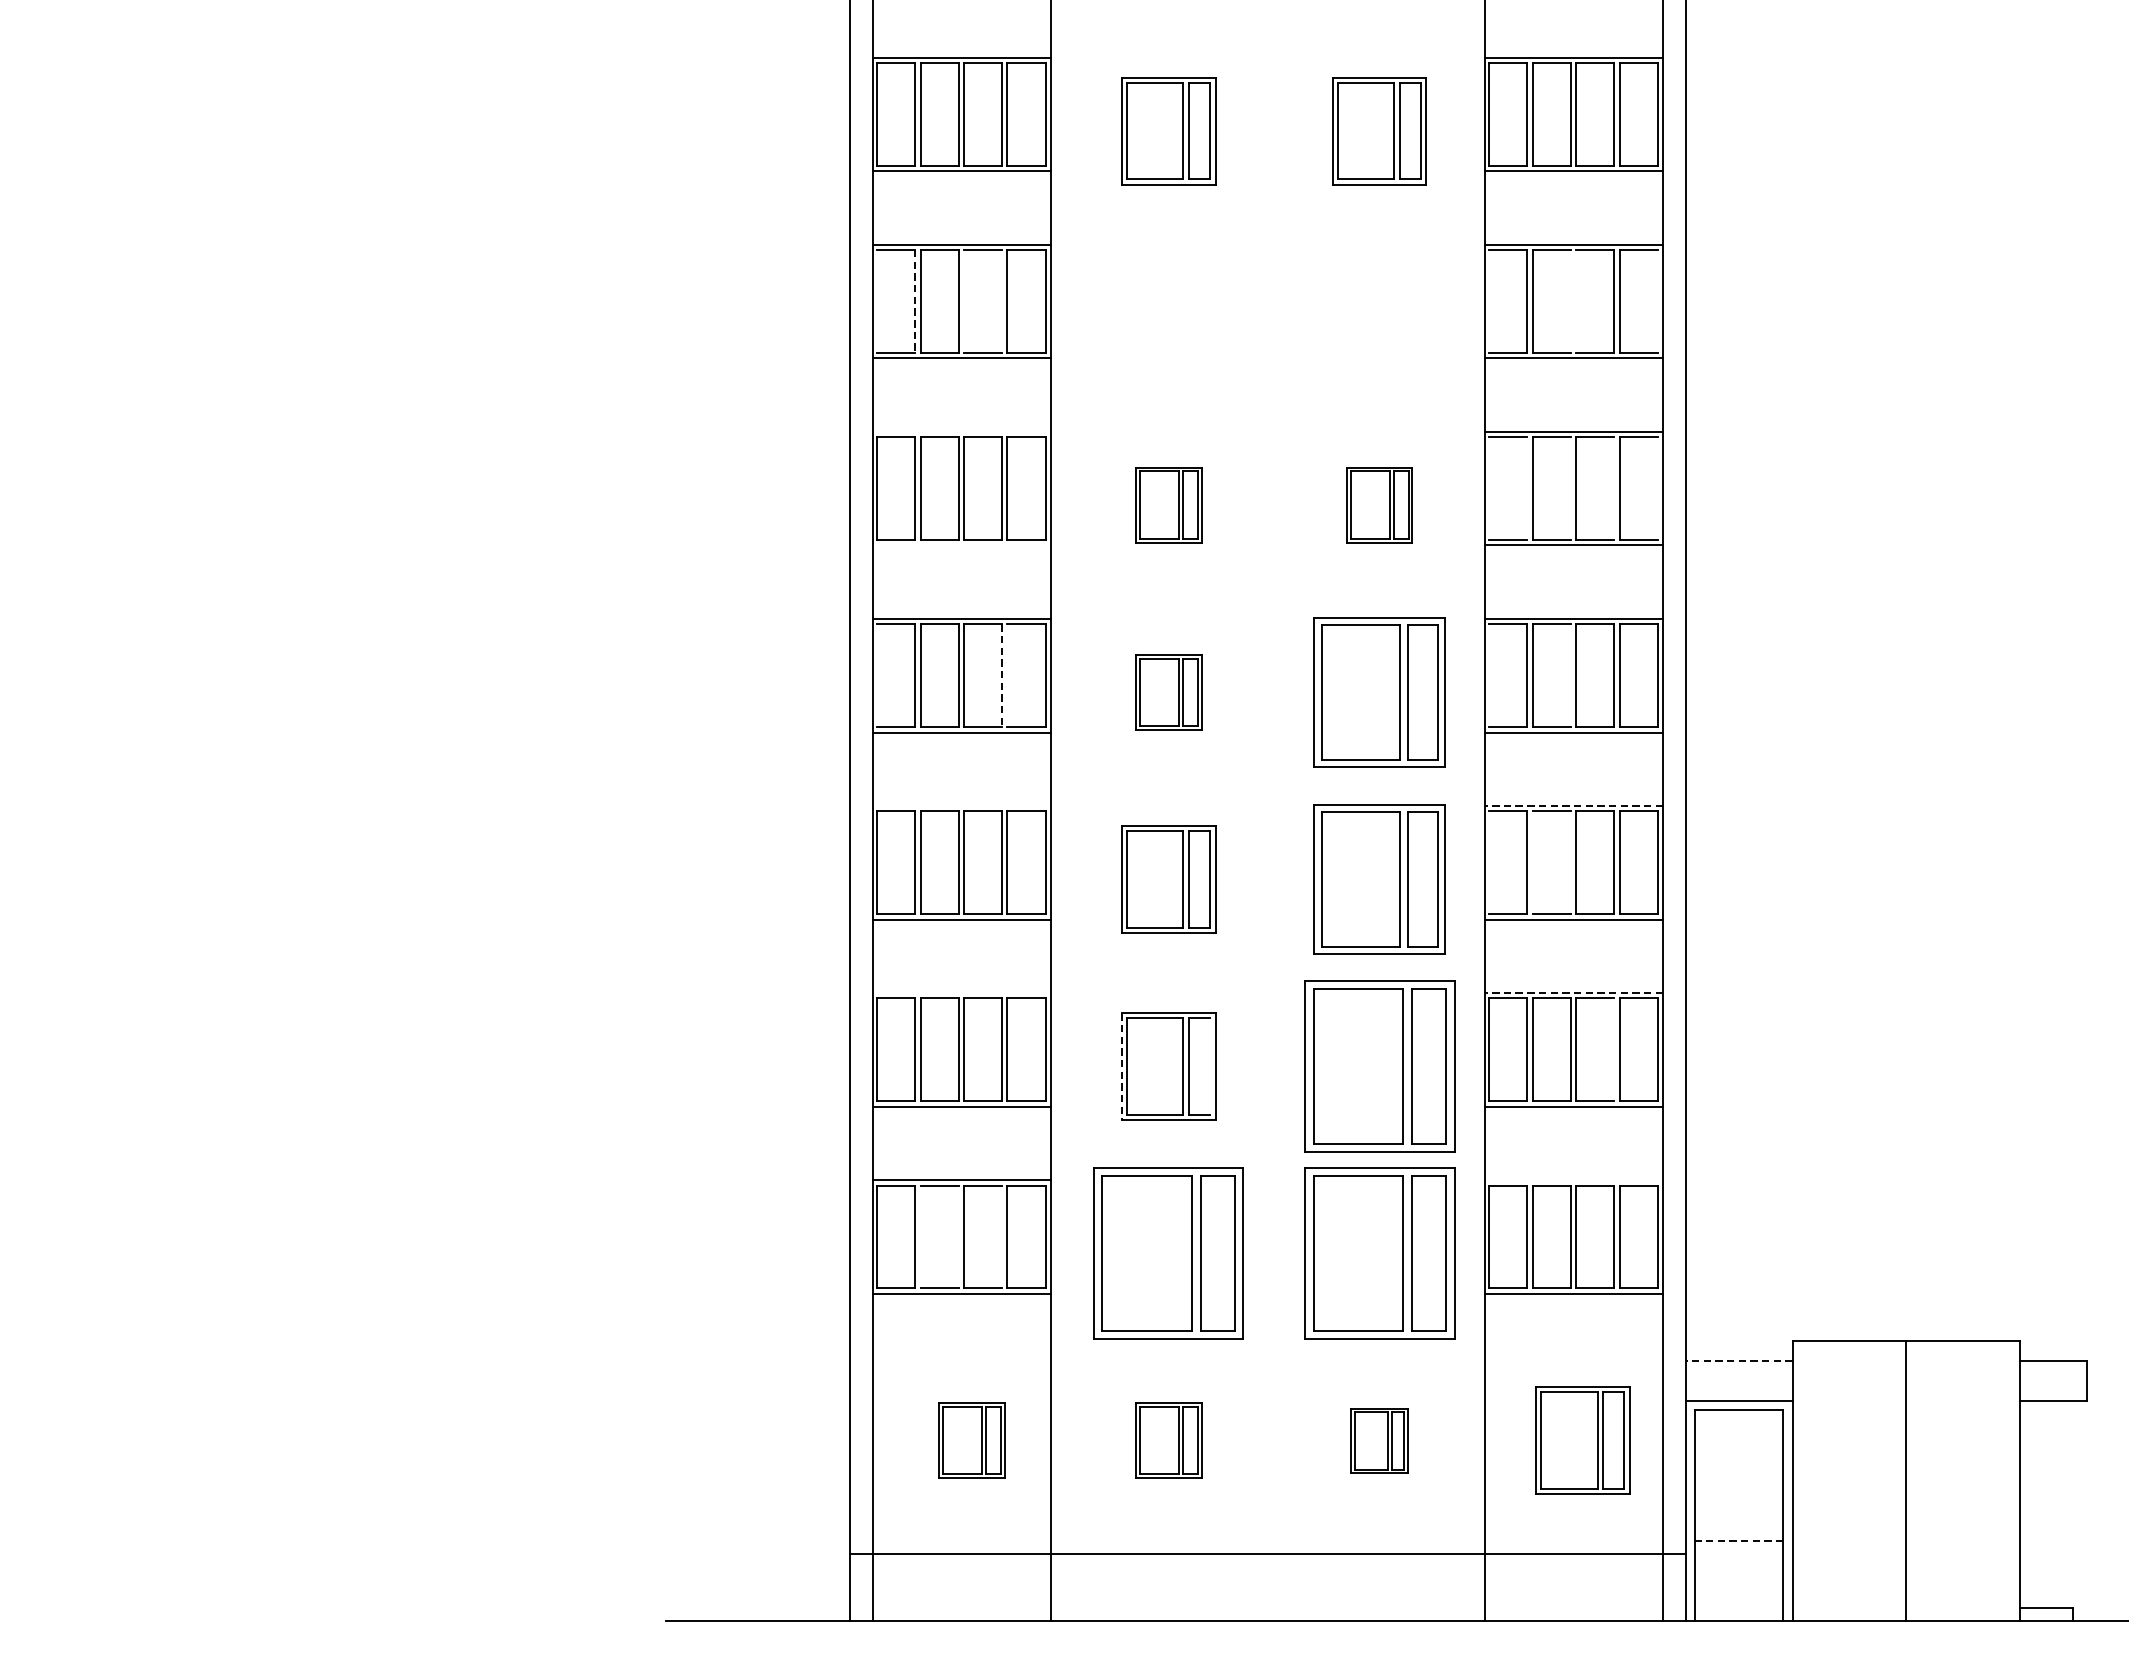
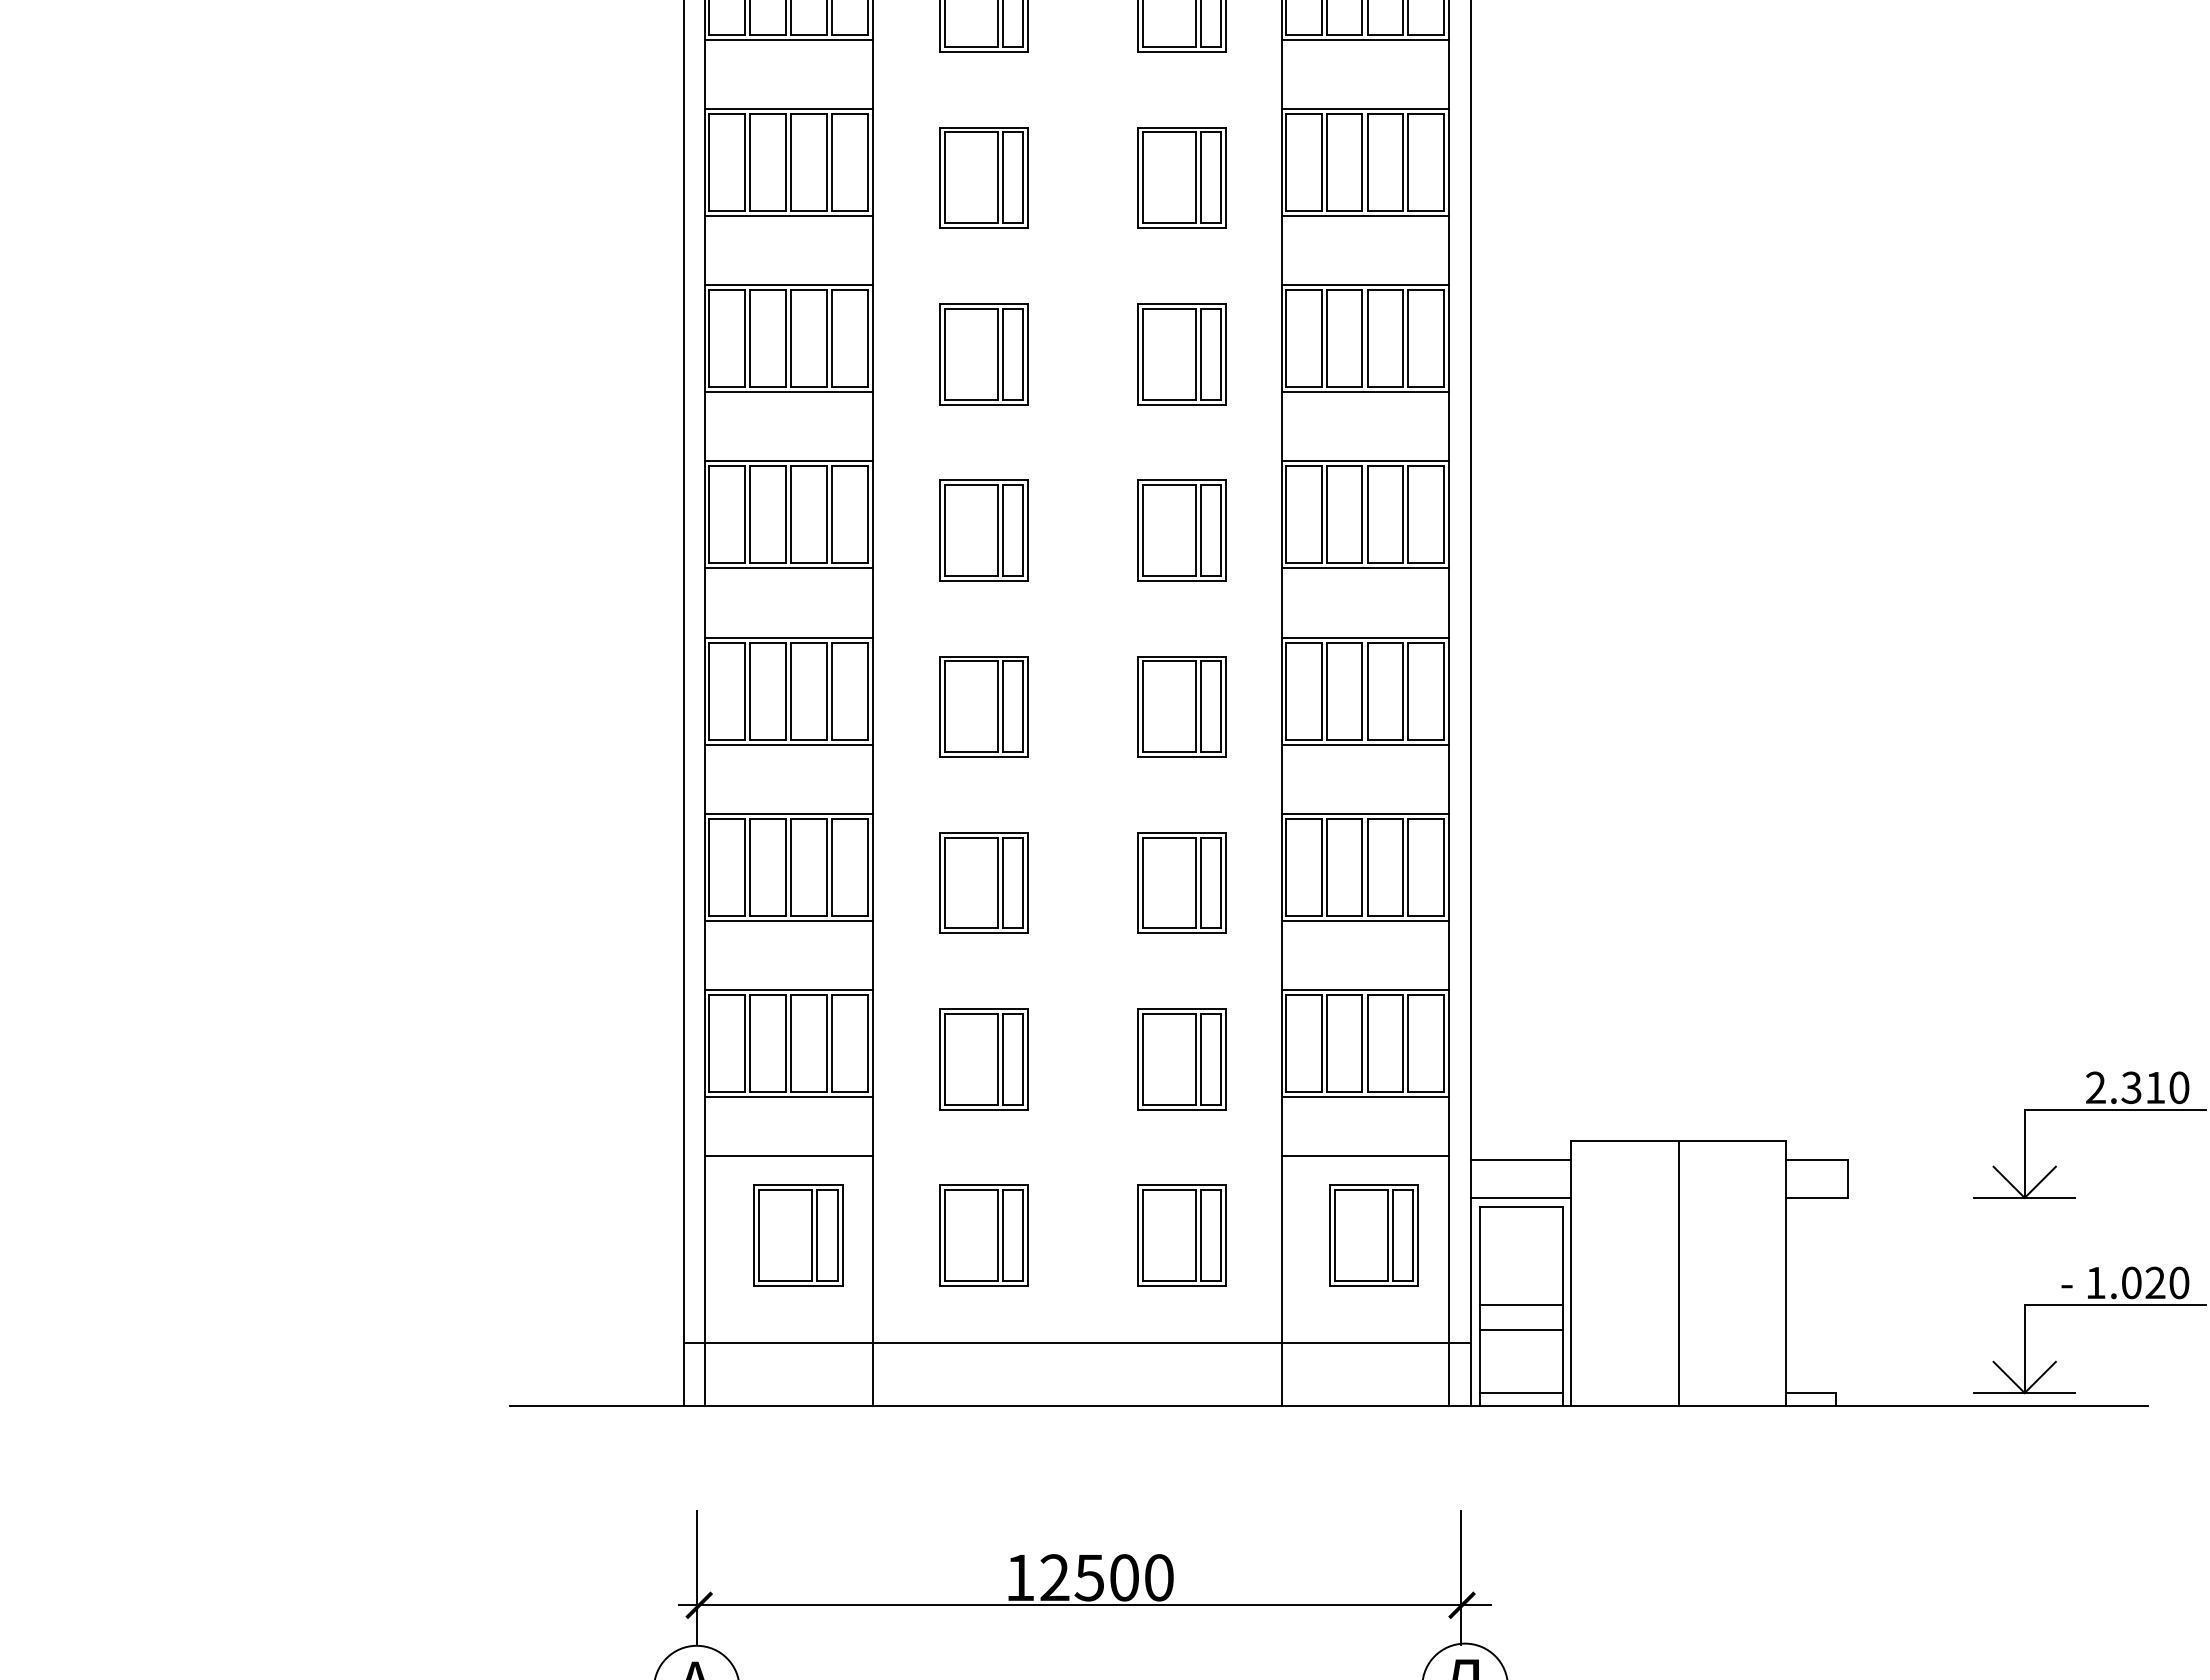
line: (877, 300) -> (709, 161), added
line: (963, 300) -> (790, 161), added
line: (1001, 300) -> (826, 161), added
line: (1489, 300) -> (1285, 161), added
line: (1570, 300) -> (1362, 161), added
line: (1576, 300) -> (1367, 161), added
line: (1657, 300) -> (1444, 161), added
line: (914, 301) -> (744, 162), dashed -> solid
part: (1168, 317) -> (983, 177), added
part: (1378, 317) -> (1181, 177), added
line: (961, 432) -> (788, 285), added
line: (1489, 488) -> (1285, 338), added
line: (1527, 488) -> (1321, 338), added
line: (1570, 488) -> (1362, 338), added
line: (1614, 488) -> (1403, 338), added
line: (1657, 488) -> (1444, 338), added
part: (1168, 505) -> (983, 354), size x1.43
part: (1378, 505) -> (1181, 354), size x1.43
line: (961, 545) -> (788, 392), added
line: (877, 675) -> (709, 514), added
line: (1007, 675) -> (831, 514), added
line: (1489, 675) -> (1285, 514), added
line: (1570, 675) -> (1362, 514), added
line: (1001, 676) -> (826, 515), dashed -> solid
part: (1168, 692) -> (983, 530), size x1.43
part: (1378, 692) -> (1181, 530), size x0.71
line: (961, 805) -> (788, 637), added
line: (1574, 805) -> (1365, 637), dashed -> solid
line: (1489, 862) -> (1285, 690), added
line: (1532, 862) -> (1326, 690), added
line: (1570, 862) -> (1362, 690), added
part: (1378, 879) -> (1181, 706), size x0.71
line: (961, 992) -> (788, 813), added
line: (1574, 992) -> (1365, 813), dashed -> solid
line: (1614, 1048) -> (1403, 866), added
line: (1209, 1065) -> (1022, 882), added
part: (1378, 1065) -> (1181, 882), size x0.62
line: (1121, 1067) -> (939, 883), dashed -> solid
line: (1574, 1180) -> (1365, 990), added
line: (920, 1236) -> (749, 1043), added
line: (958, 1236) -> (785, 1043), added
line: (1001, 1236) -> (826, 1043), added
part: (1168, 1253) -> (983, 1059), size x0.62
part: (1378, 1253) -> (1181, 1059), size x0.62
line: (961, 1356) -> (788, 1156), added
line: (1574, 1356) -> (1365, 1156), added
line: (1738, 1361) -> (1520, 1160), dashed -> solid
part: (972, 1440) -> (798, 1235), size x1.43
part: (1168, 1440) -> (983, 1235), size x1.43
part: (1378, 1440) -> (1181, 1235), size x1.67
line: (1738, 1513) -> (1520, 1304), added
line: (1739, 1541) -> (1521, 1330), dashed -> solid
line: (1738, 1608) -> (1520, 1393), added

